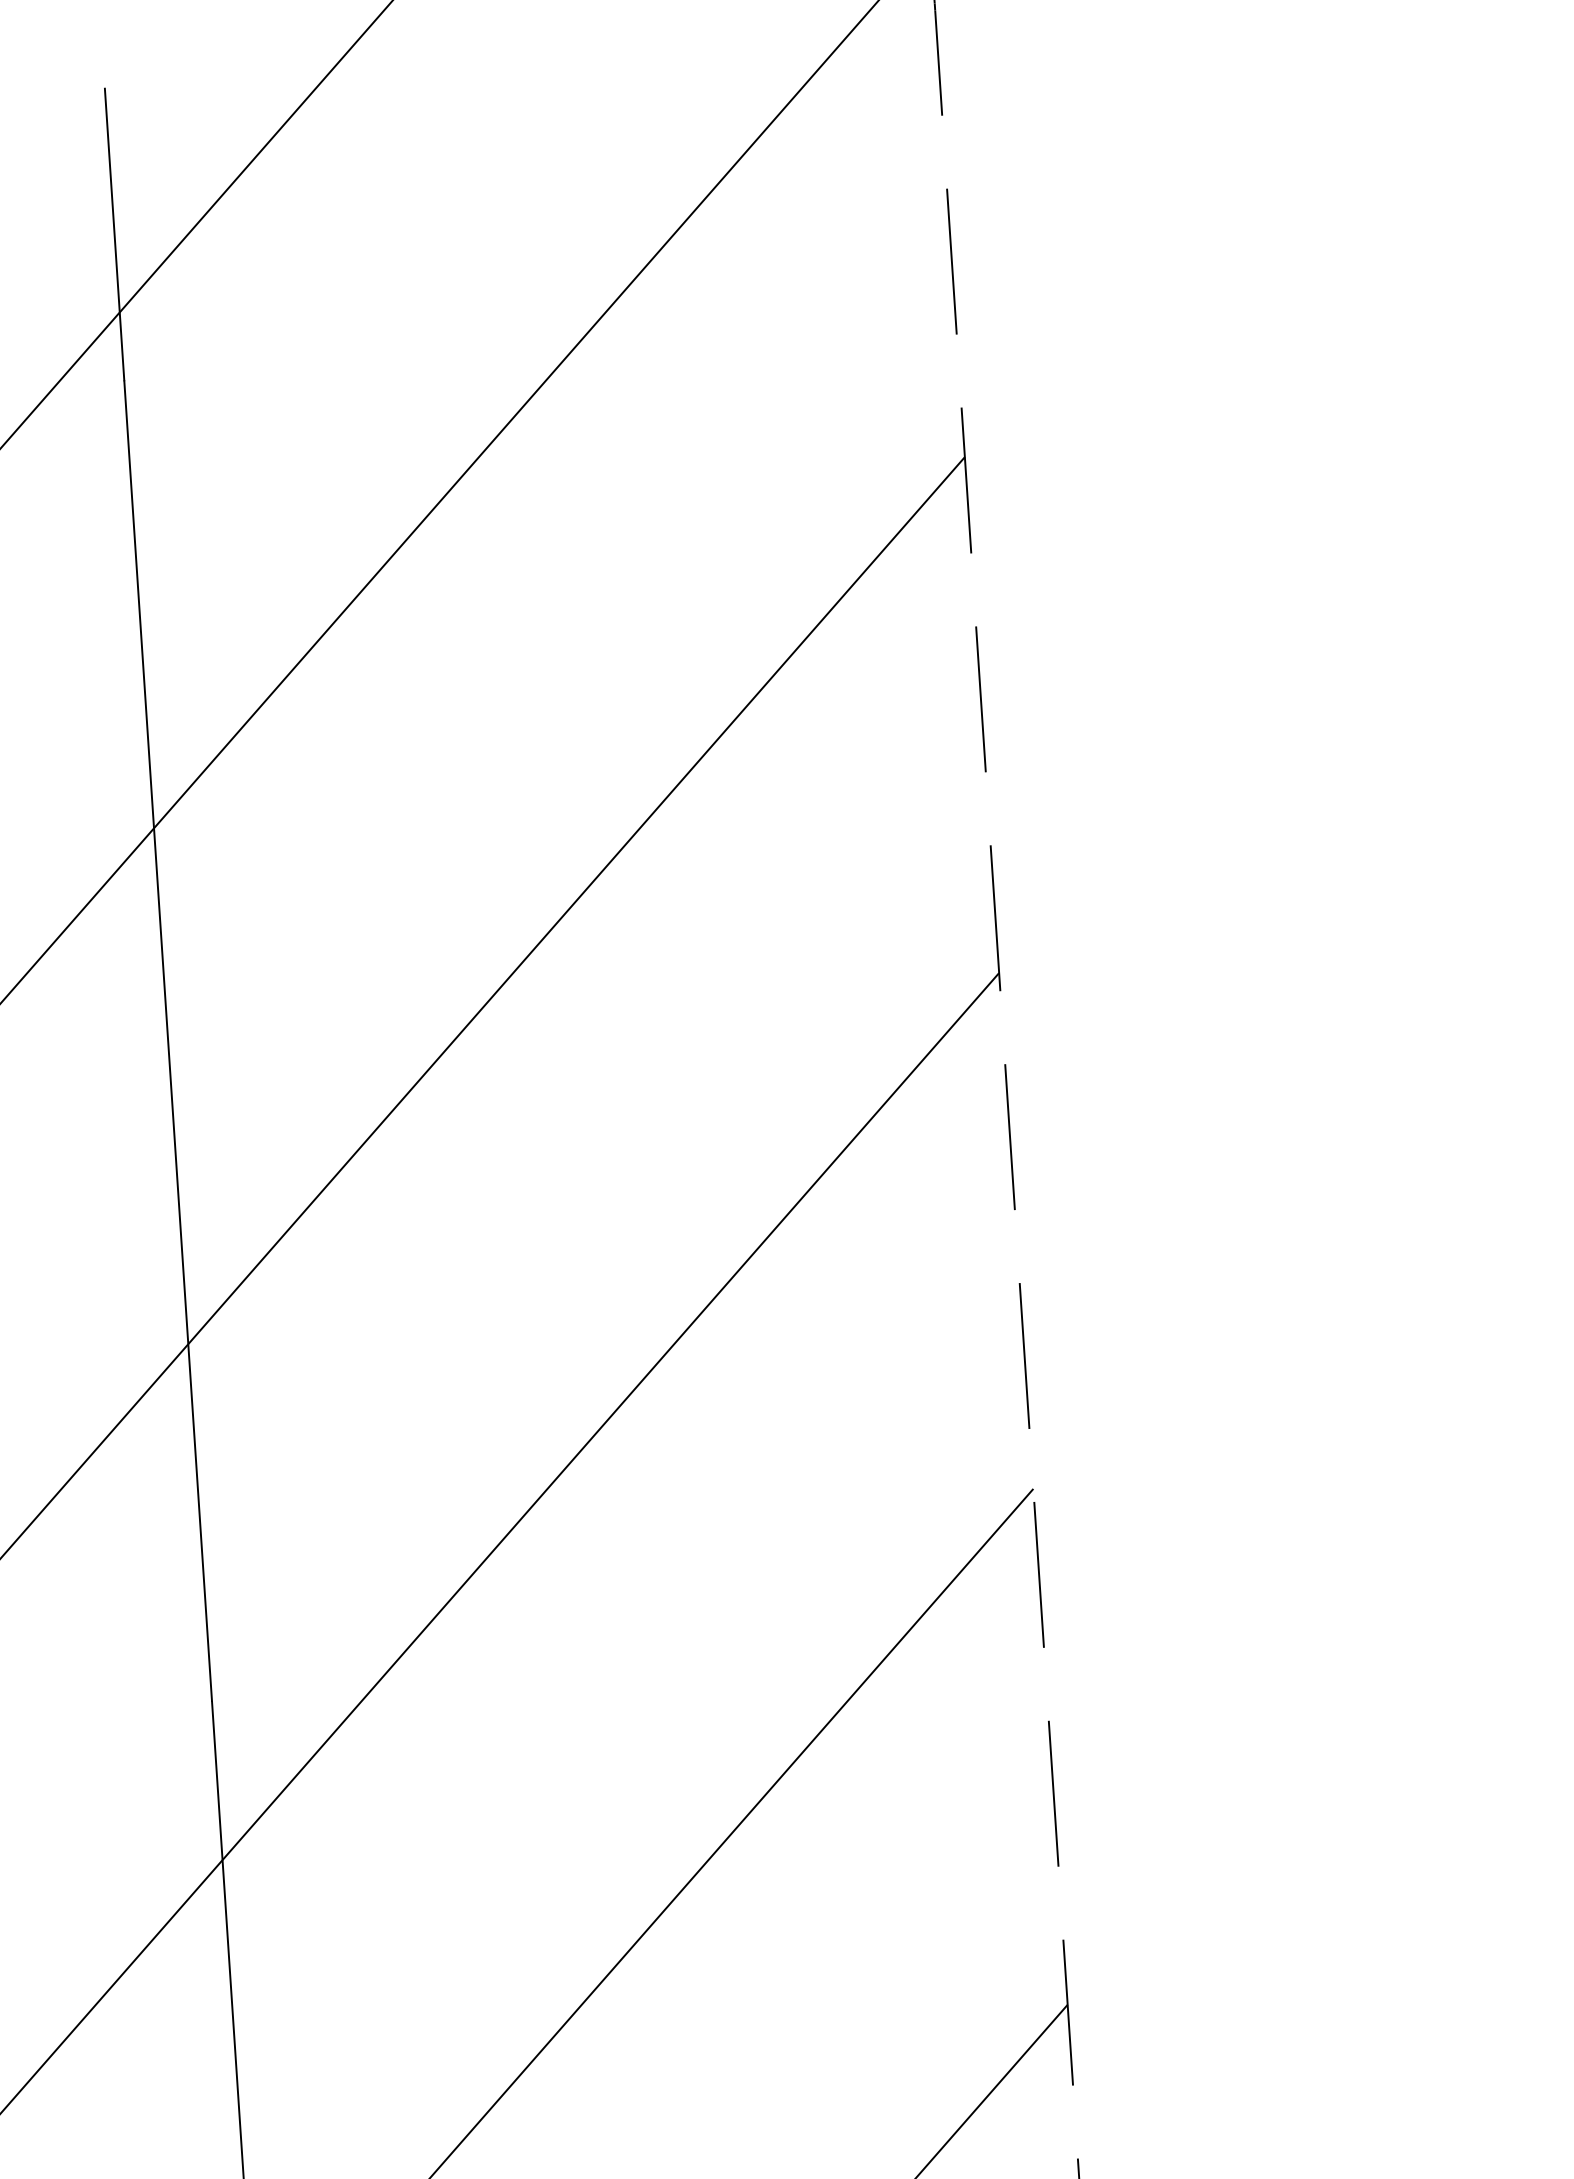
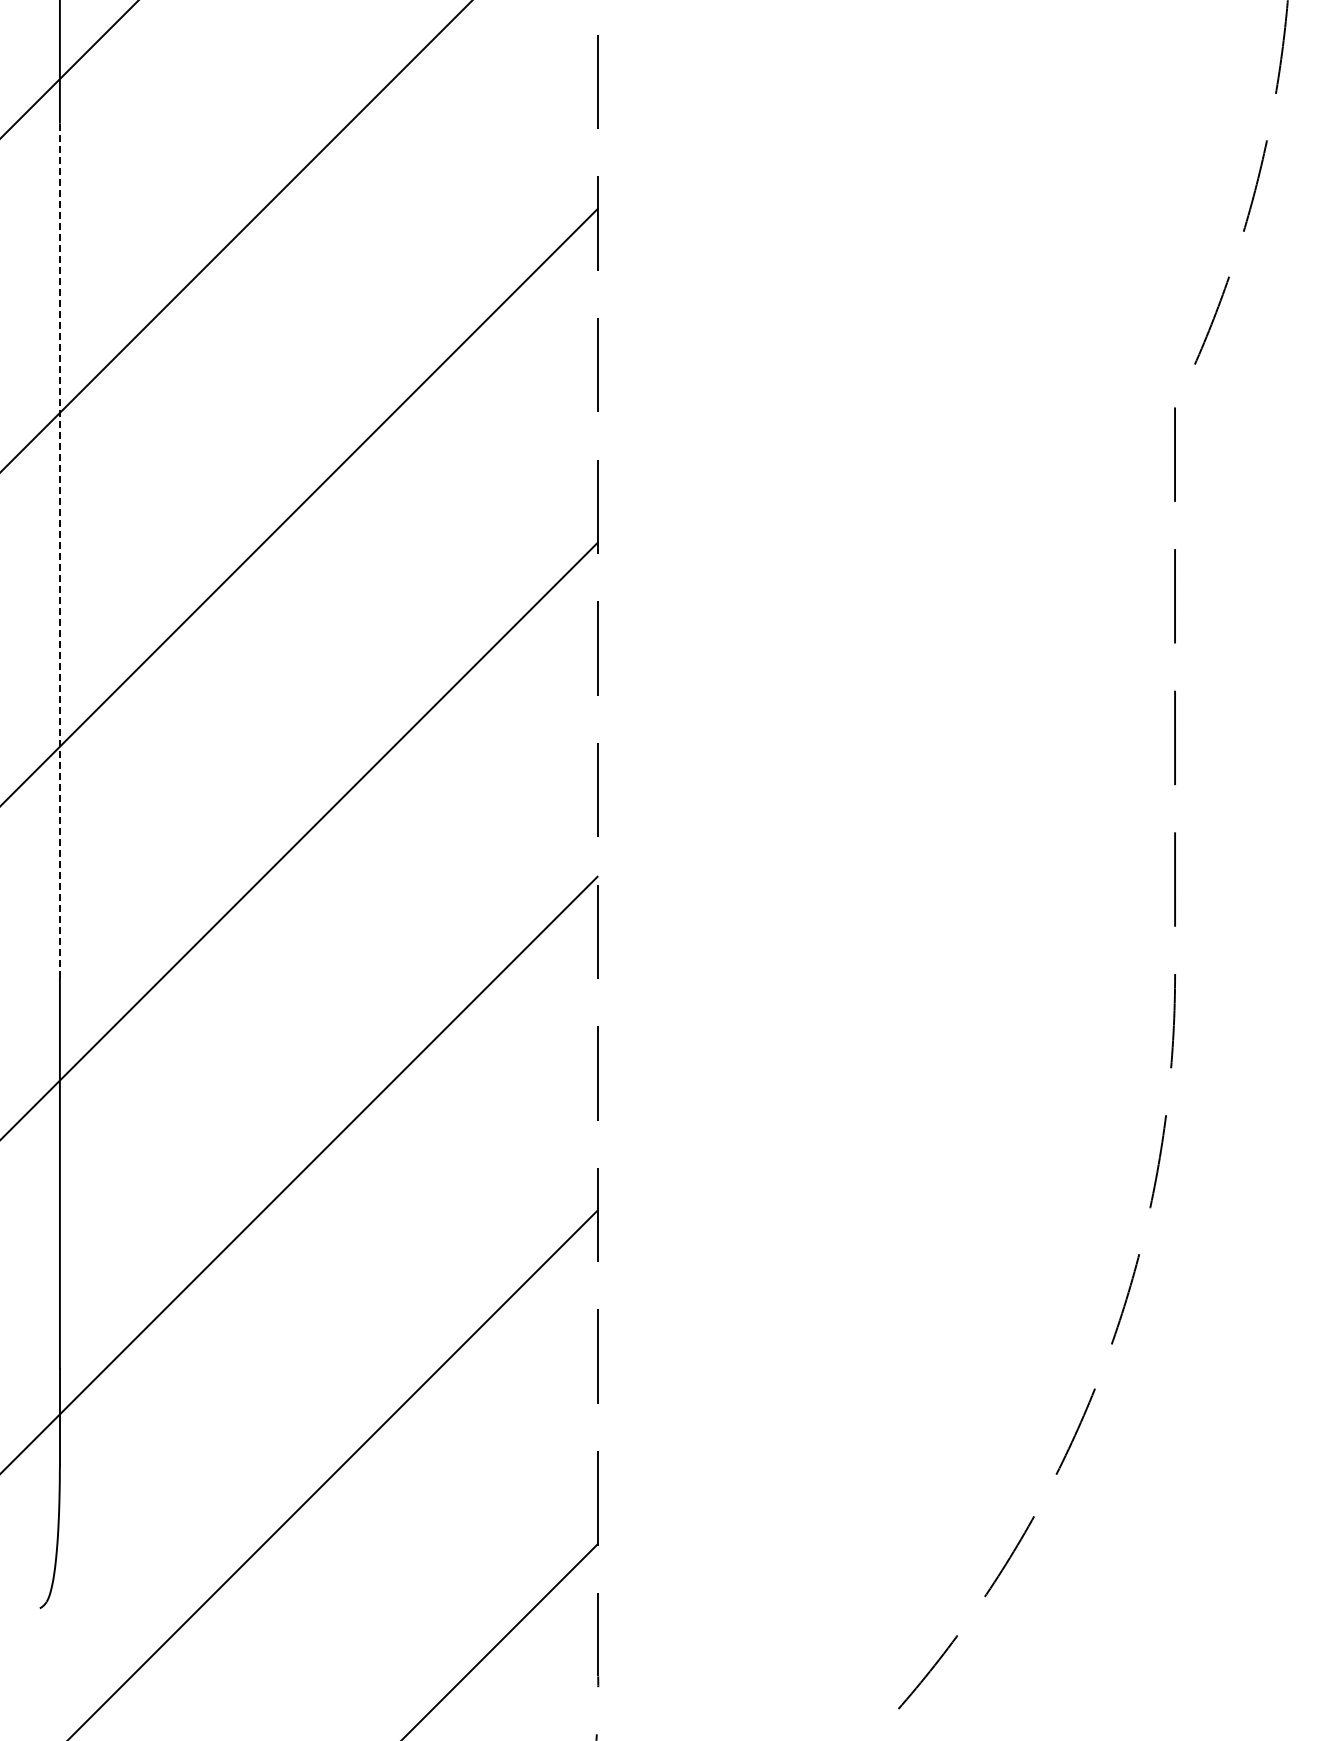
line: (167, 1040) -> (59, 550), solid -> dashed

